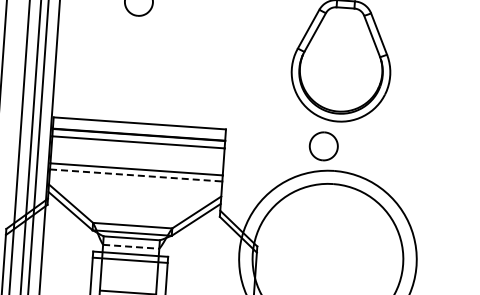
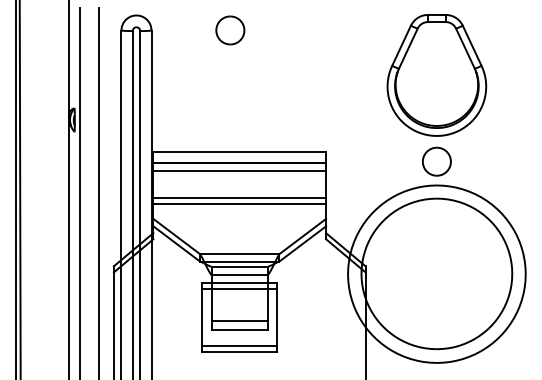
part: (323, 146) -> (436, 161), moved
line: (136, 175) -> (240, 203), dashed -> solid
line: (131, 247) -> (240, 275), dashed -> solid

